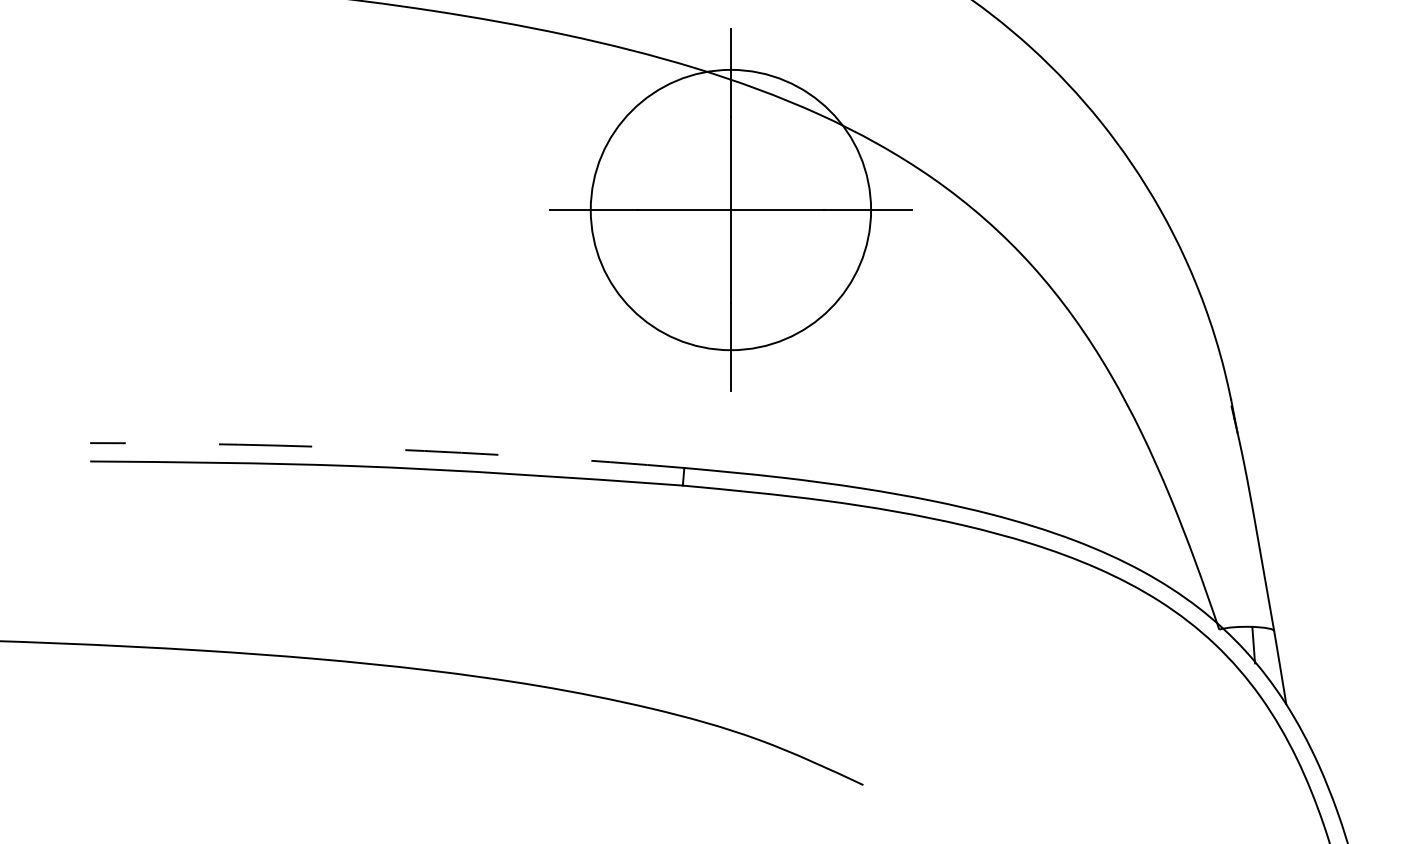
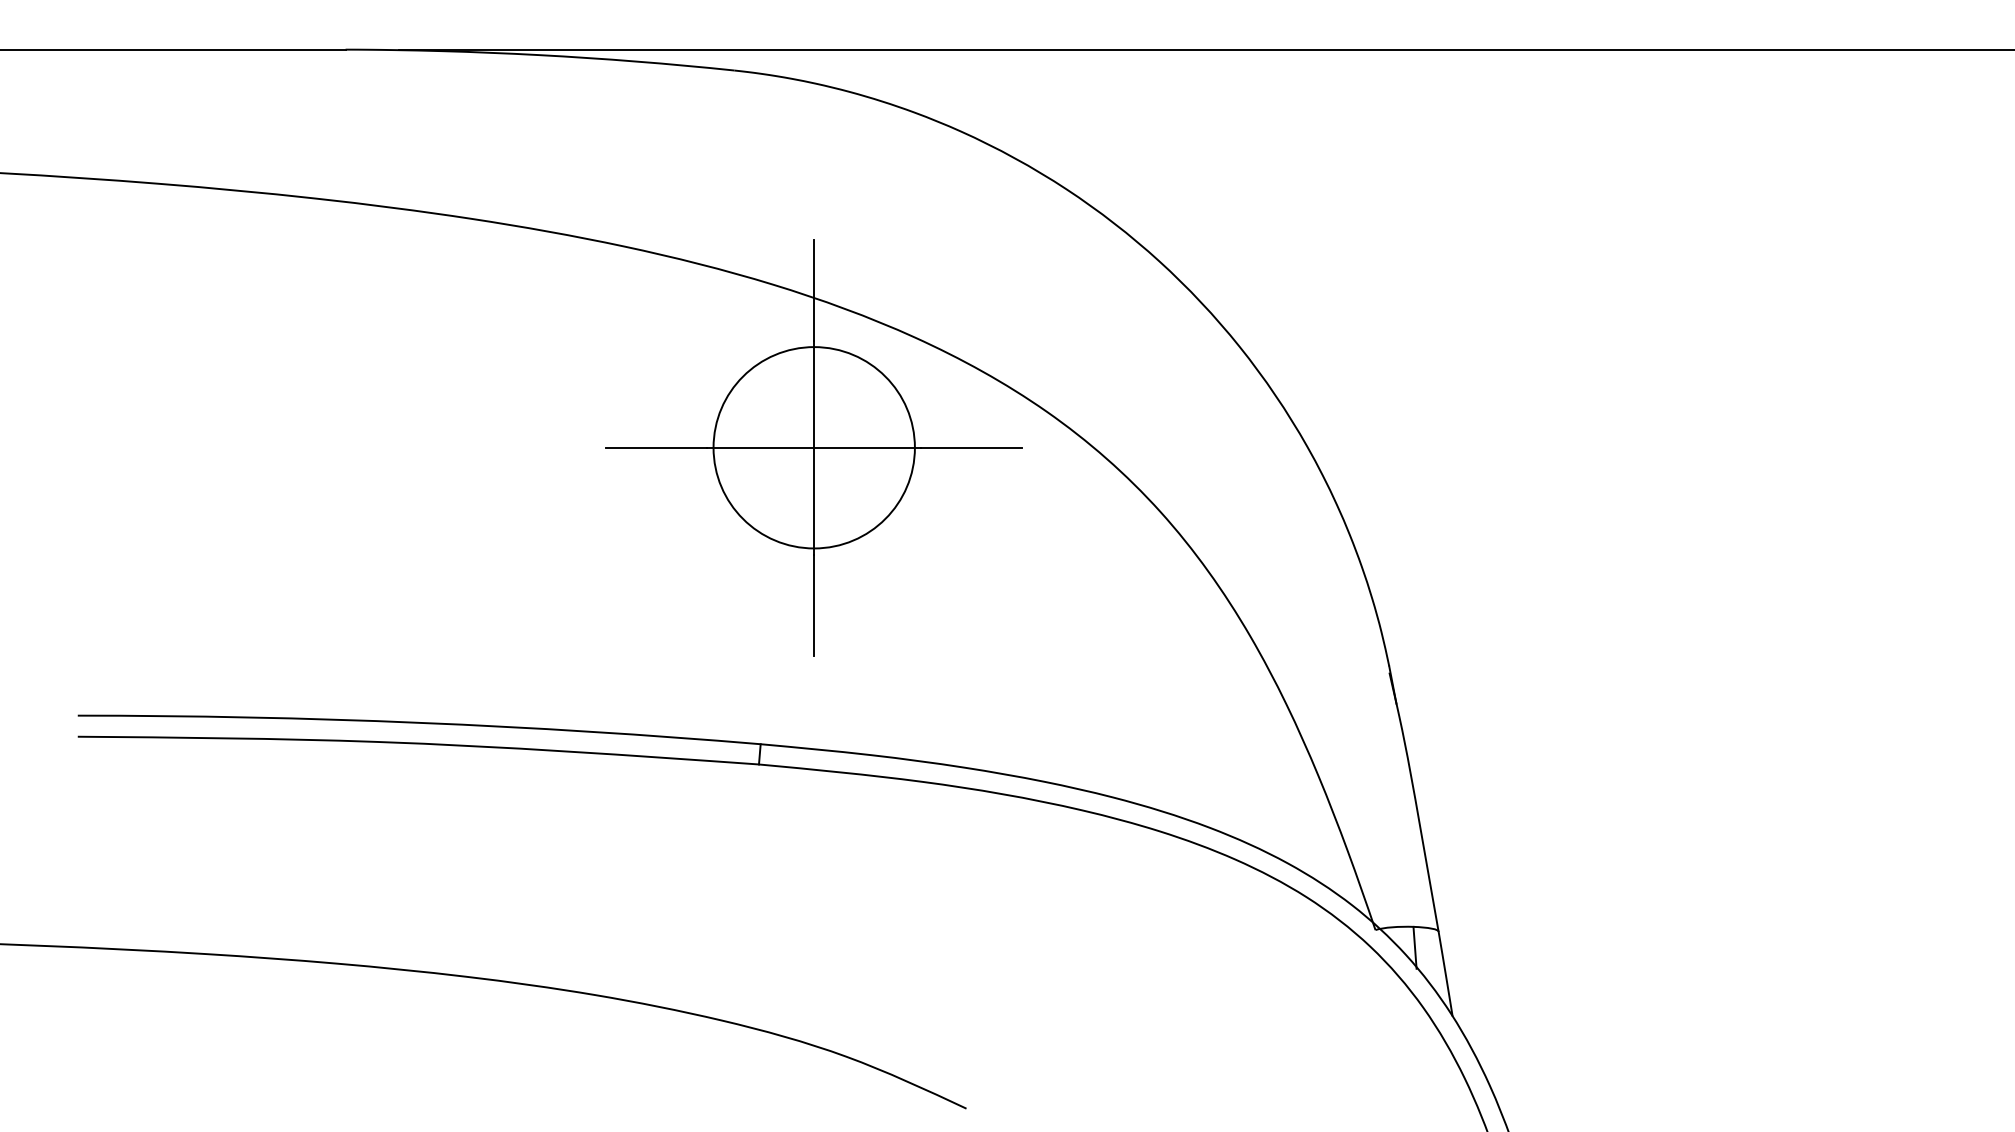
circle: (730, 209) -> (813, 447), size x0.62
arc: (387, 449) -> (419, 722), dashed -> solid

